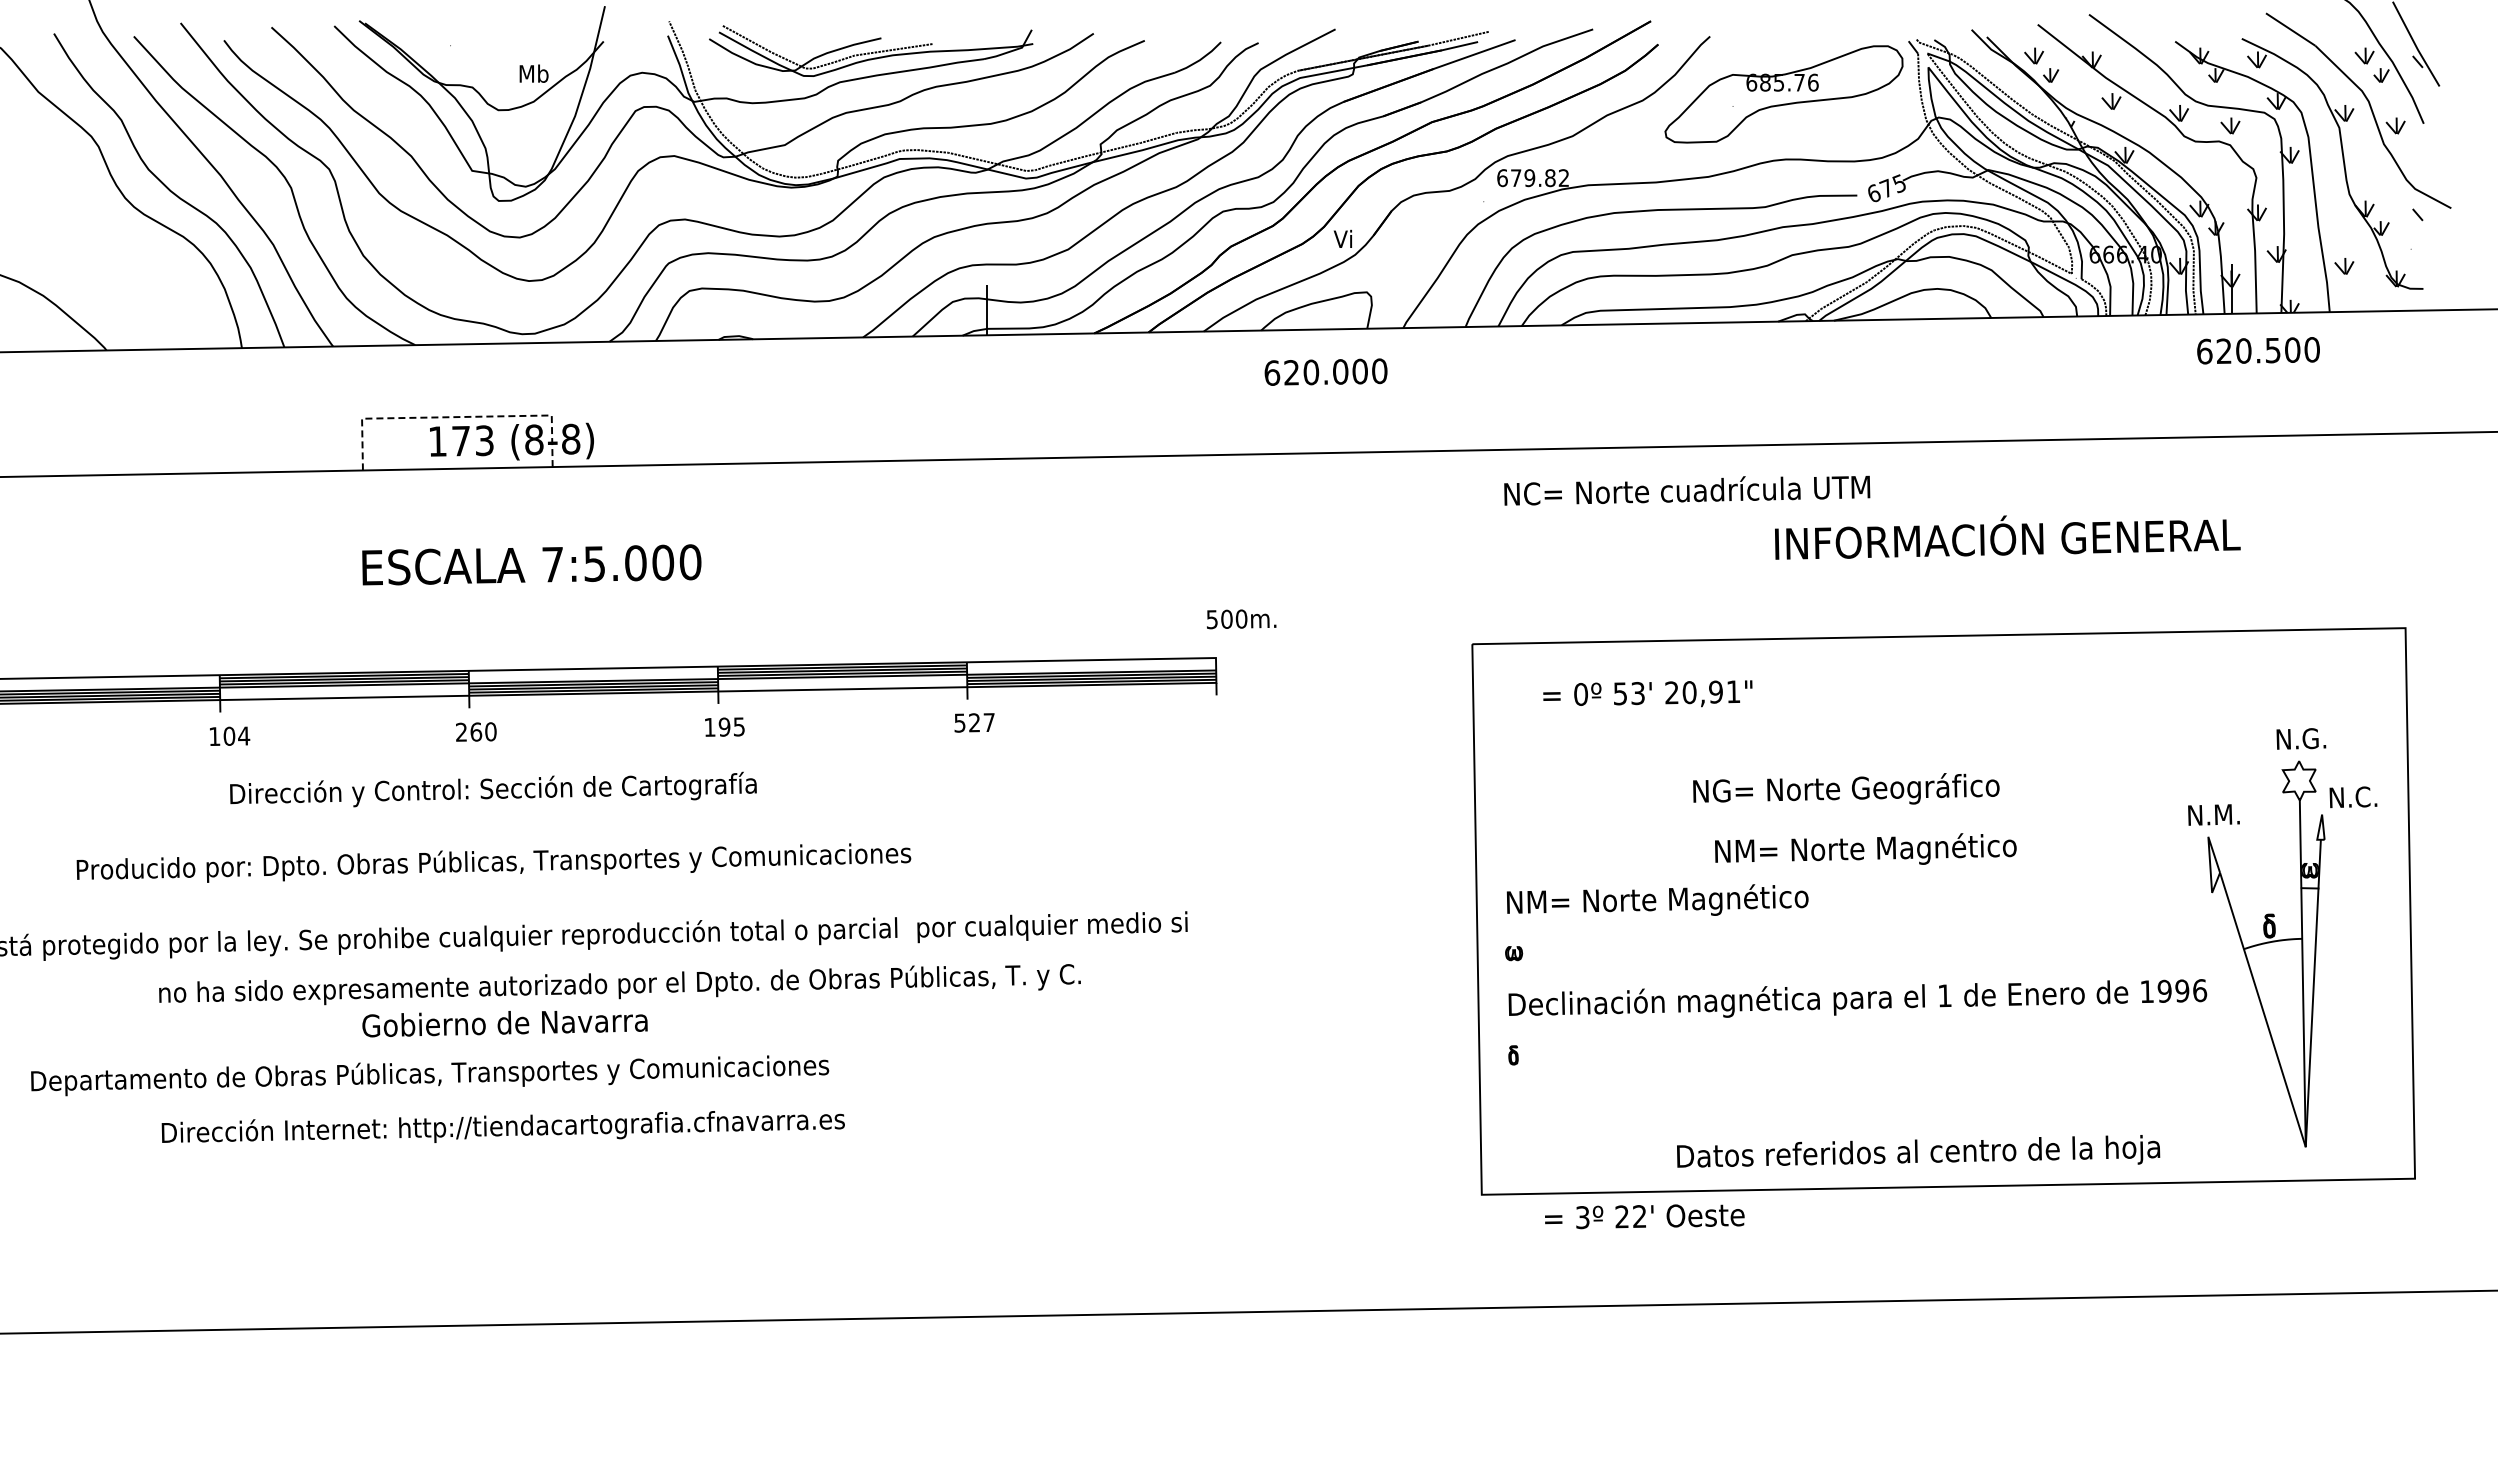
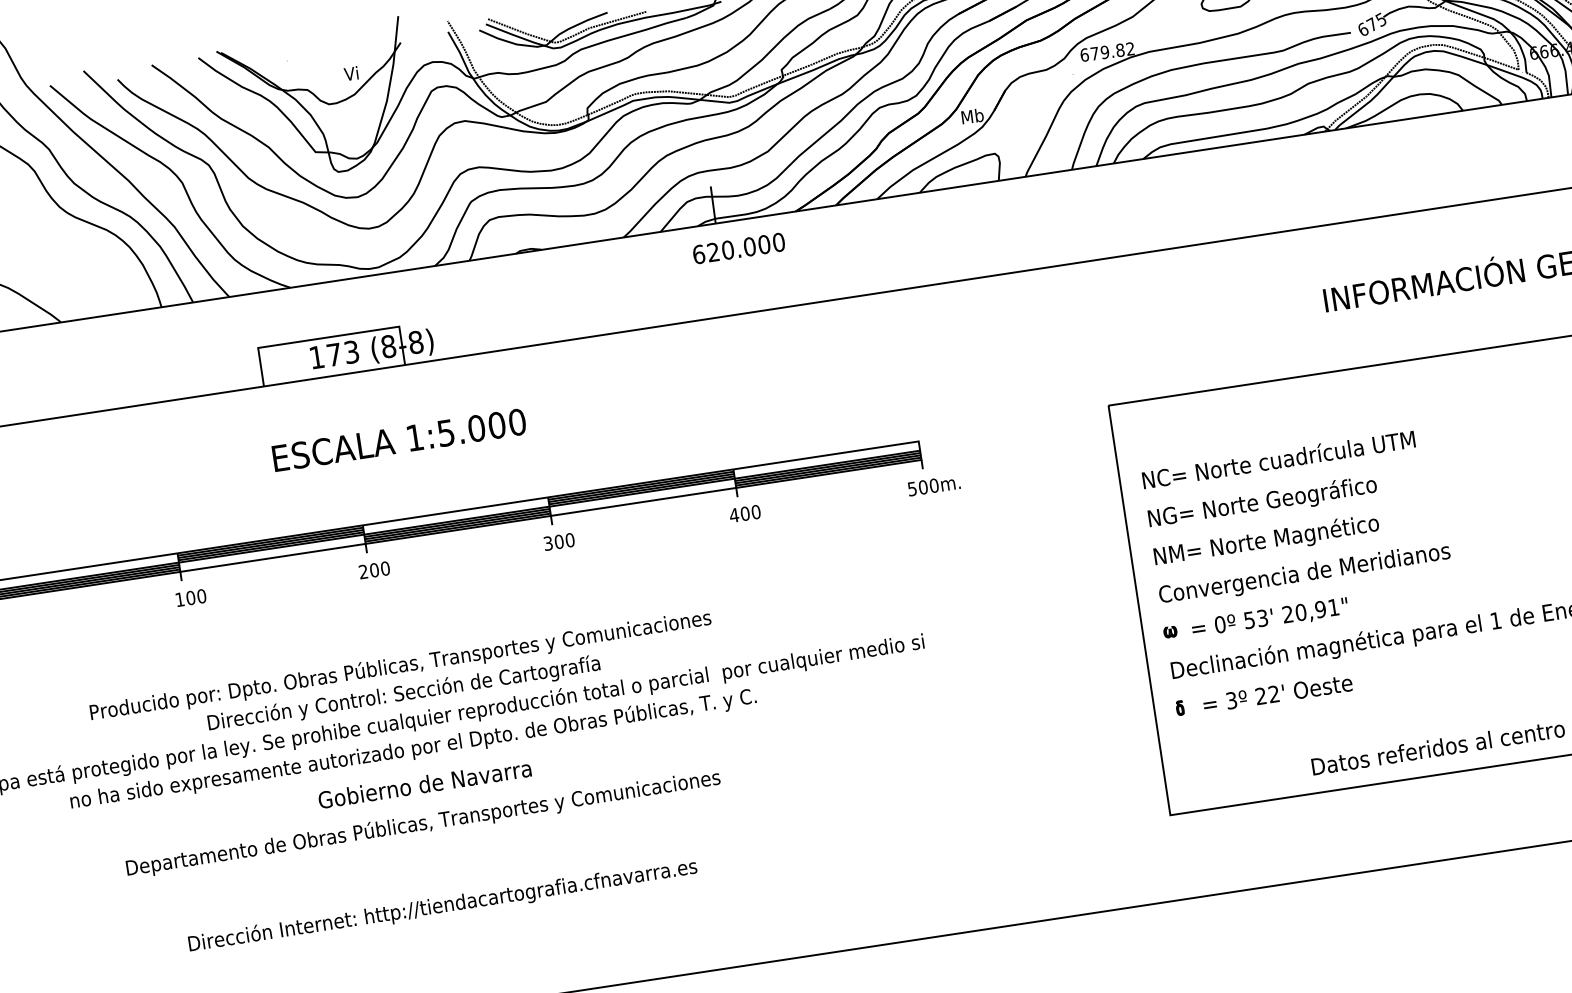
text: (533, 73) -> (351, 73), Mb -> Vi
text: (1343, 238) -> (972, 115), Vi -> Mb
text: (1325, 371) -> (738, 248), moved
line: (456, 417) -> (328, 337), dashed -> solid
text: (1687, 490) -> (1279, 459), moved
text: (552, 564) -> (414, 437), 7:5.000 -> 1:5.000
text: (1241, 619) -> (934, 486), moved
text: (1647, 693) -> (1269, 617), moved
text: (974, 722) -> (745, 513), 527 -> 400
text: (724, 727) -> (559, 542), 195 -> 300
text: (476, 731) -> (374, 569), 260 -> 200
text: (244, 735) -> (202, 595), 104 -> 100
text: (1846, 788) -> (1262, 501), moved
text: (493, 789) -> (404, 693), moved
text: (1865, 848) -> (1266, 539), moved
text: (1701, 901) -> (1305, 574), NM= Norte Magnético -> Convergencia de Meridianos
text: (619, 984) -> (412, 749), moved
text: (430, 1075) -> (423, 824), moved
text: (502, 1126) -> (442, 905), moved
text: (1644, 1216) -> (1277, 693), moved

